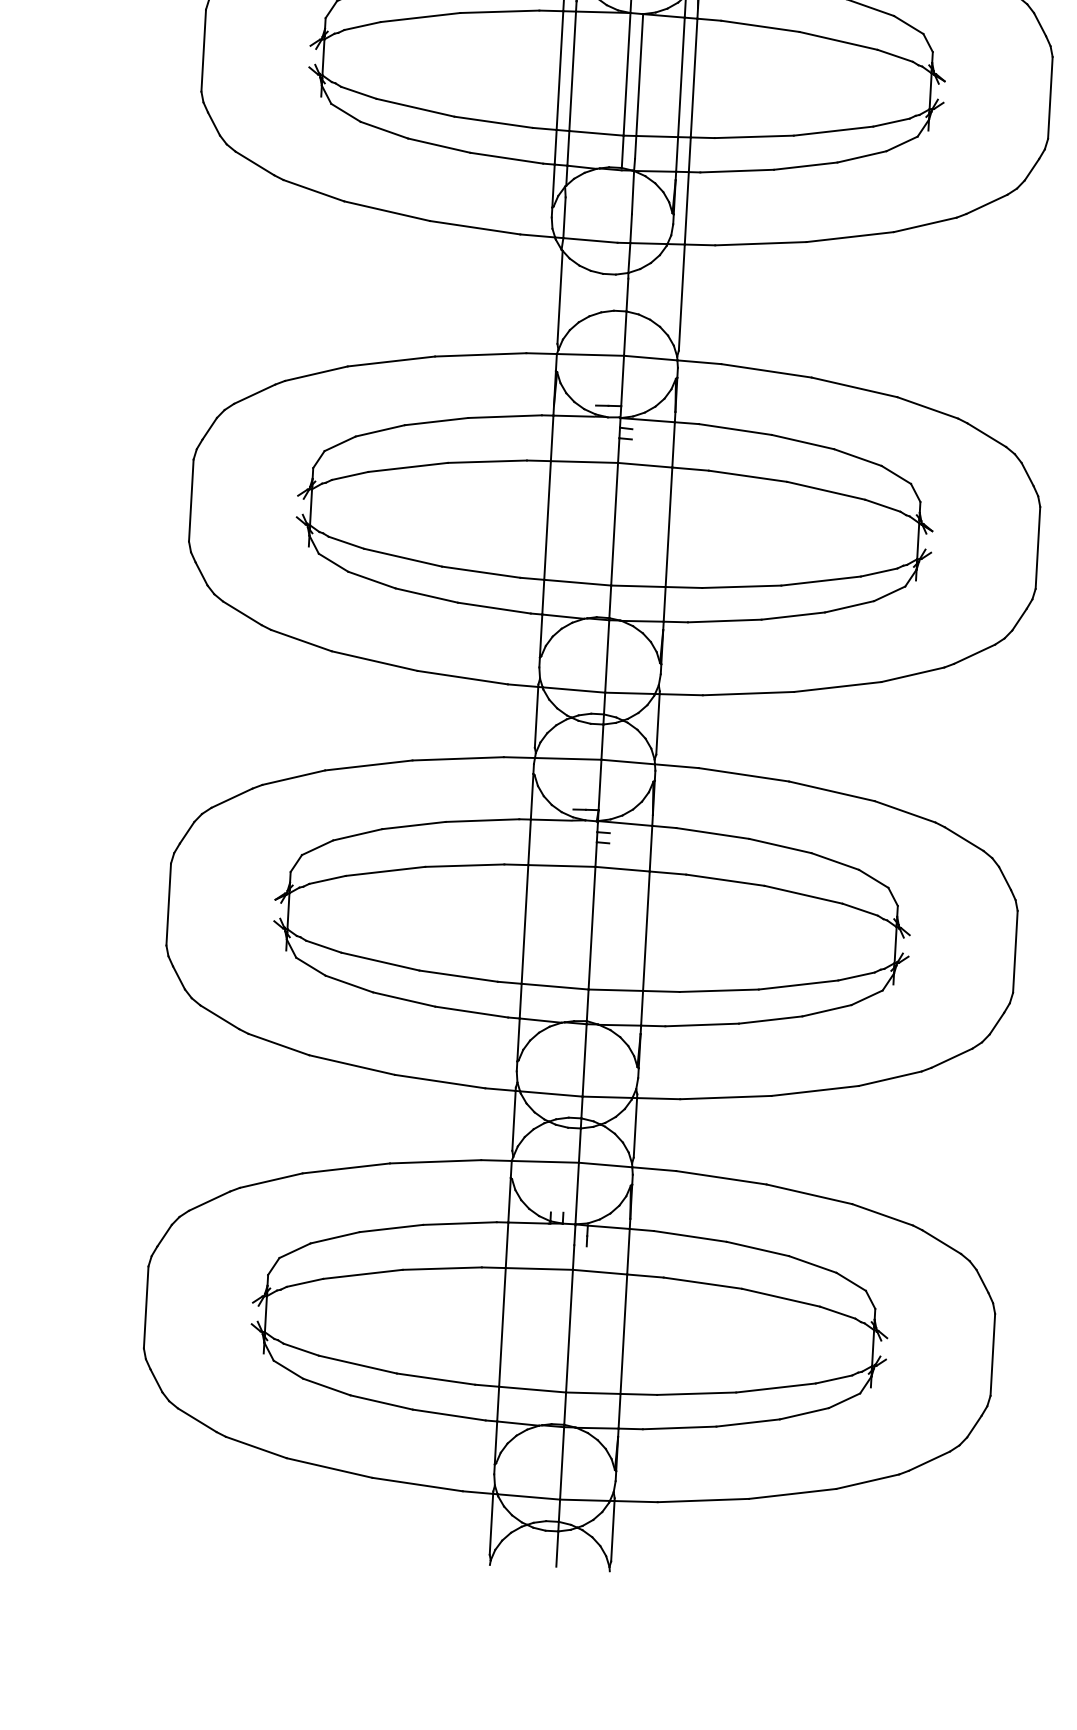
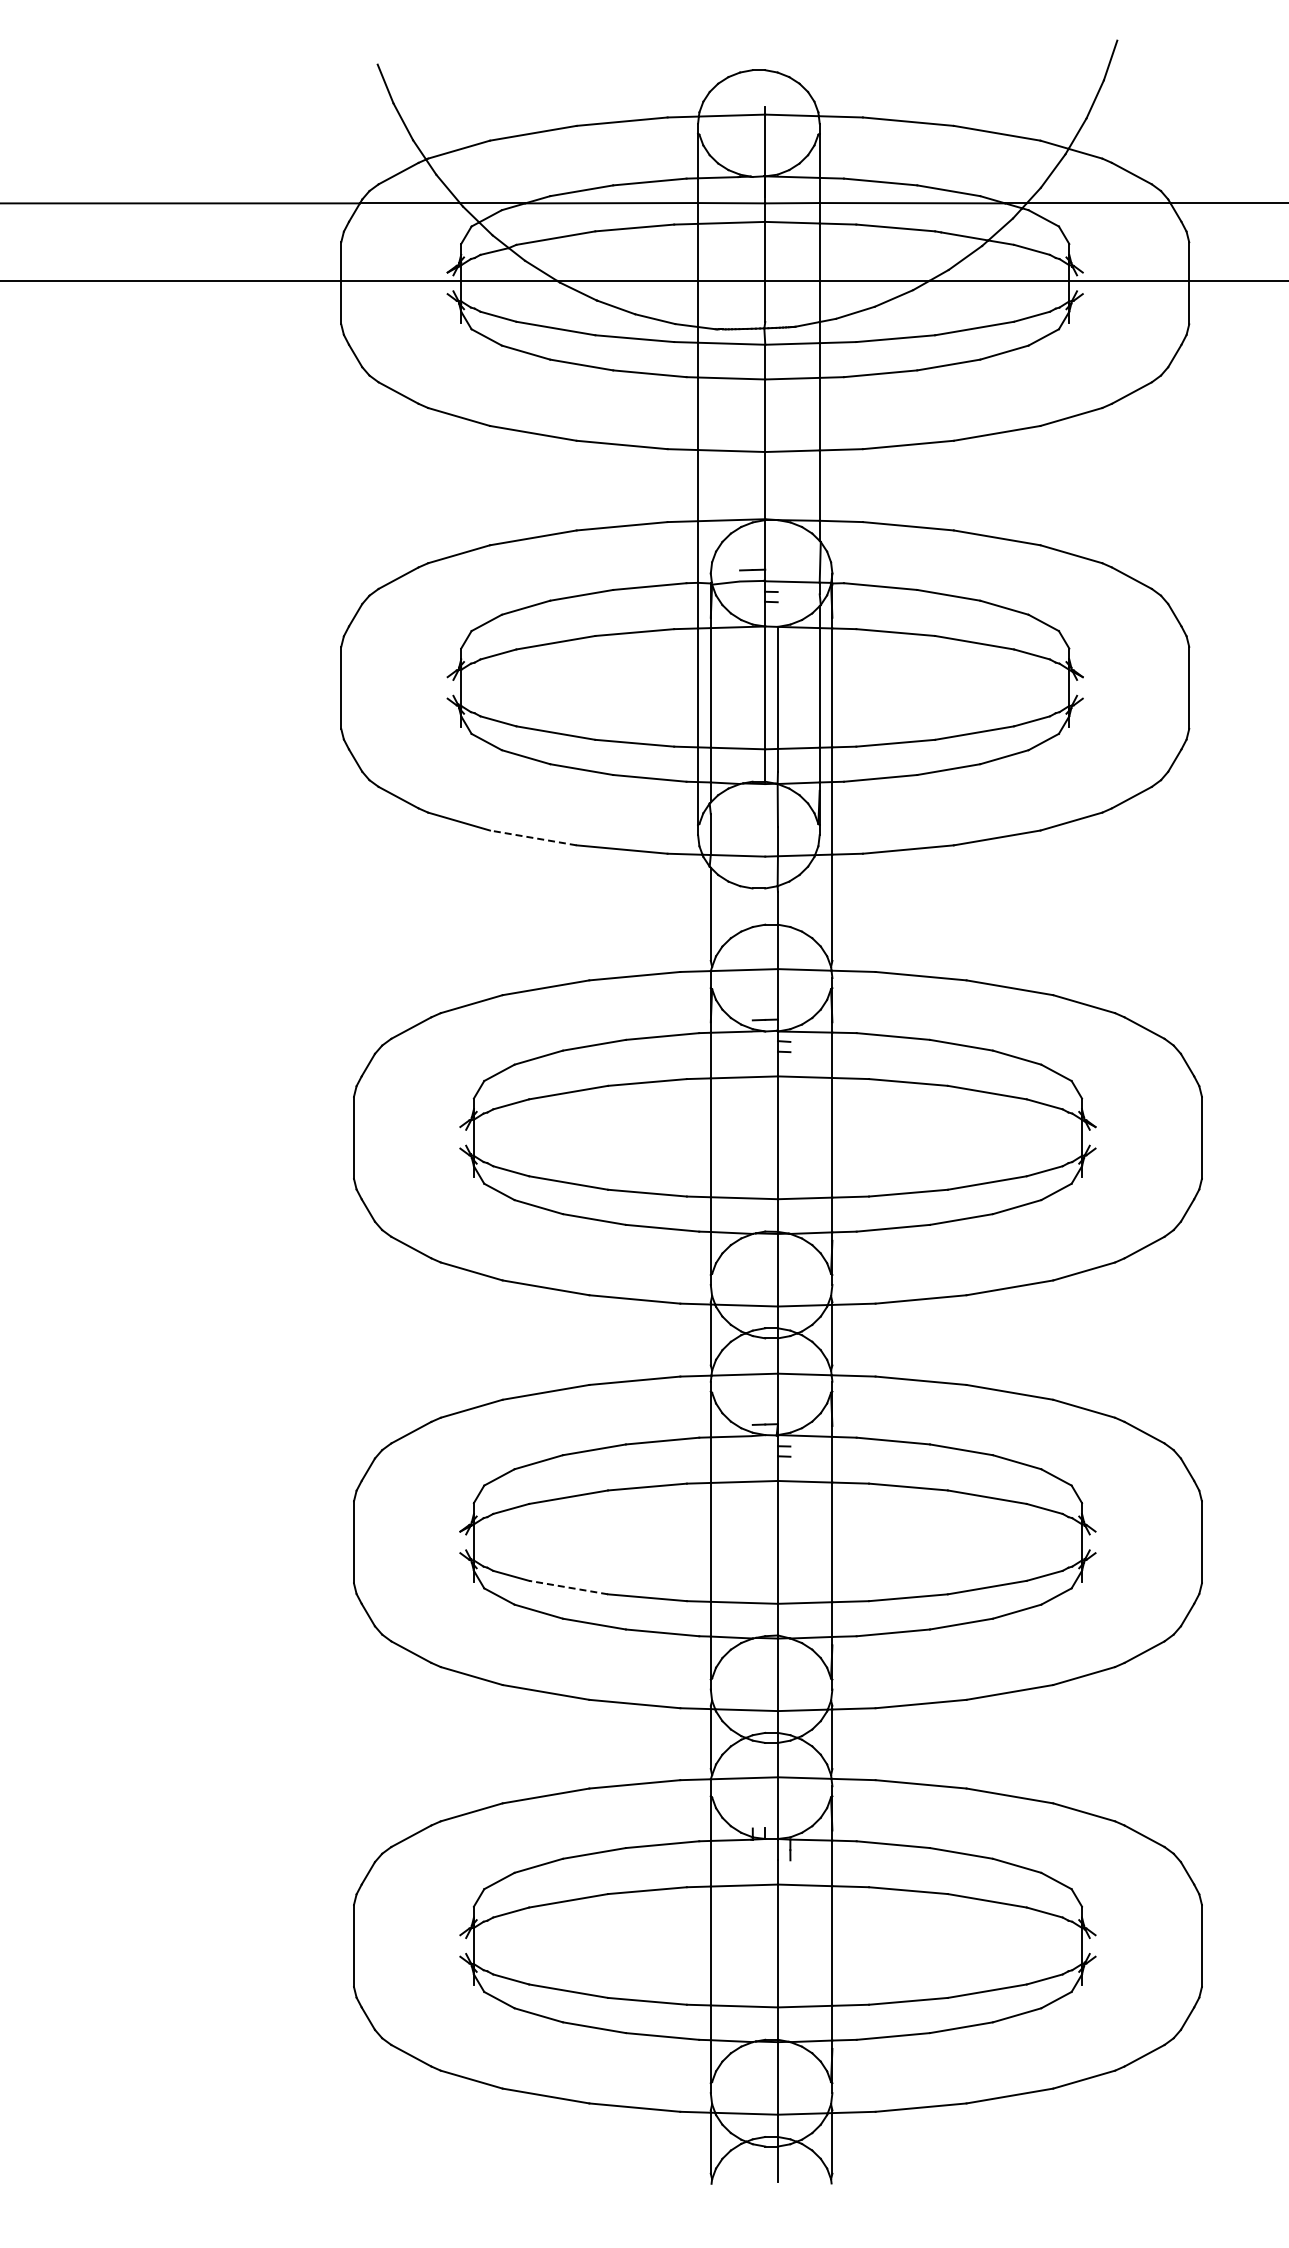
line: (387, 210) -> (533, 837), solid -> dashed
line: (380, 961) -> (568, 1587), solid -> dashed

